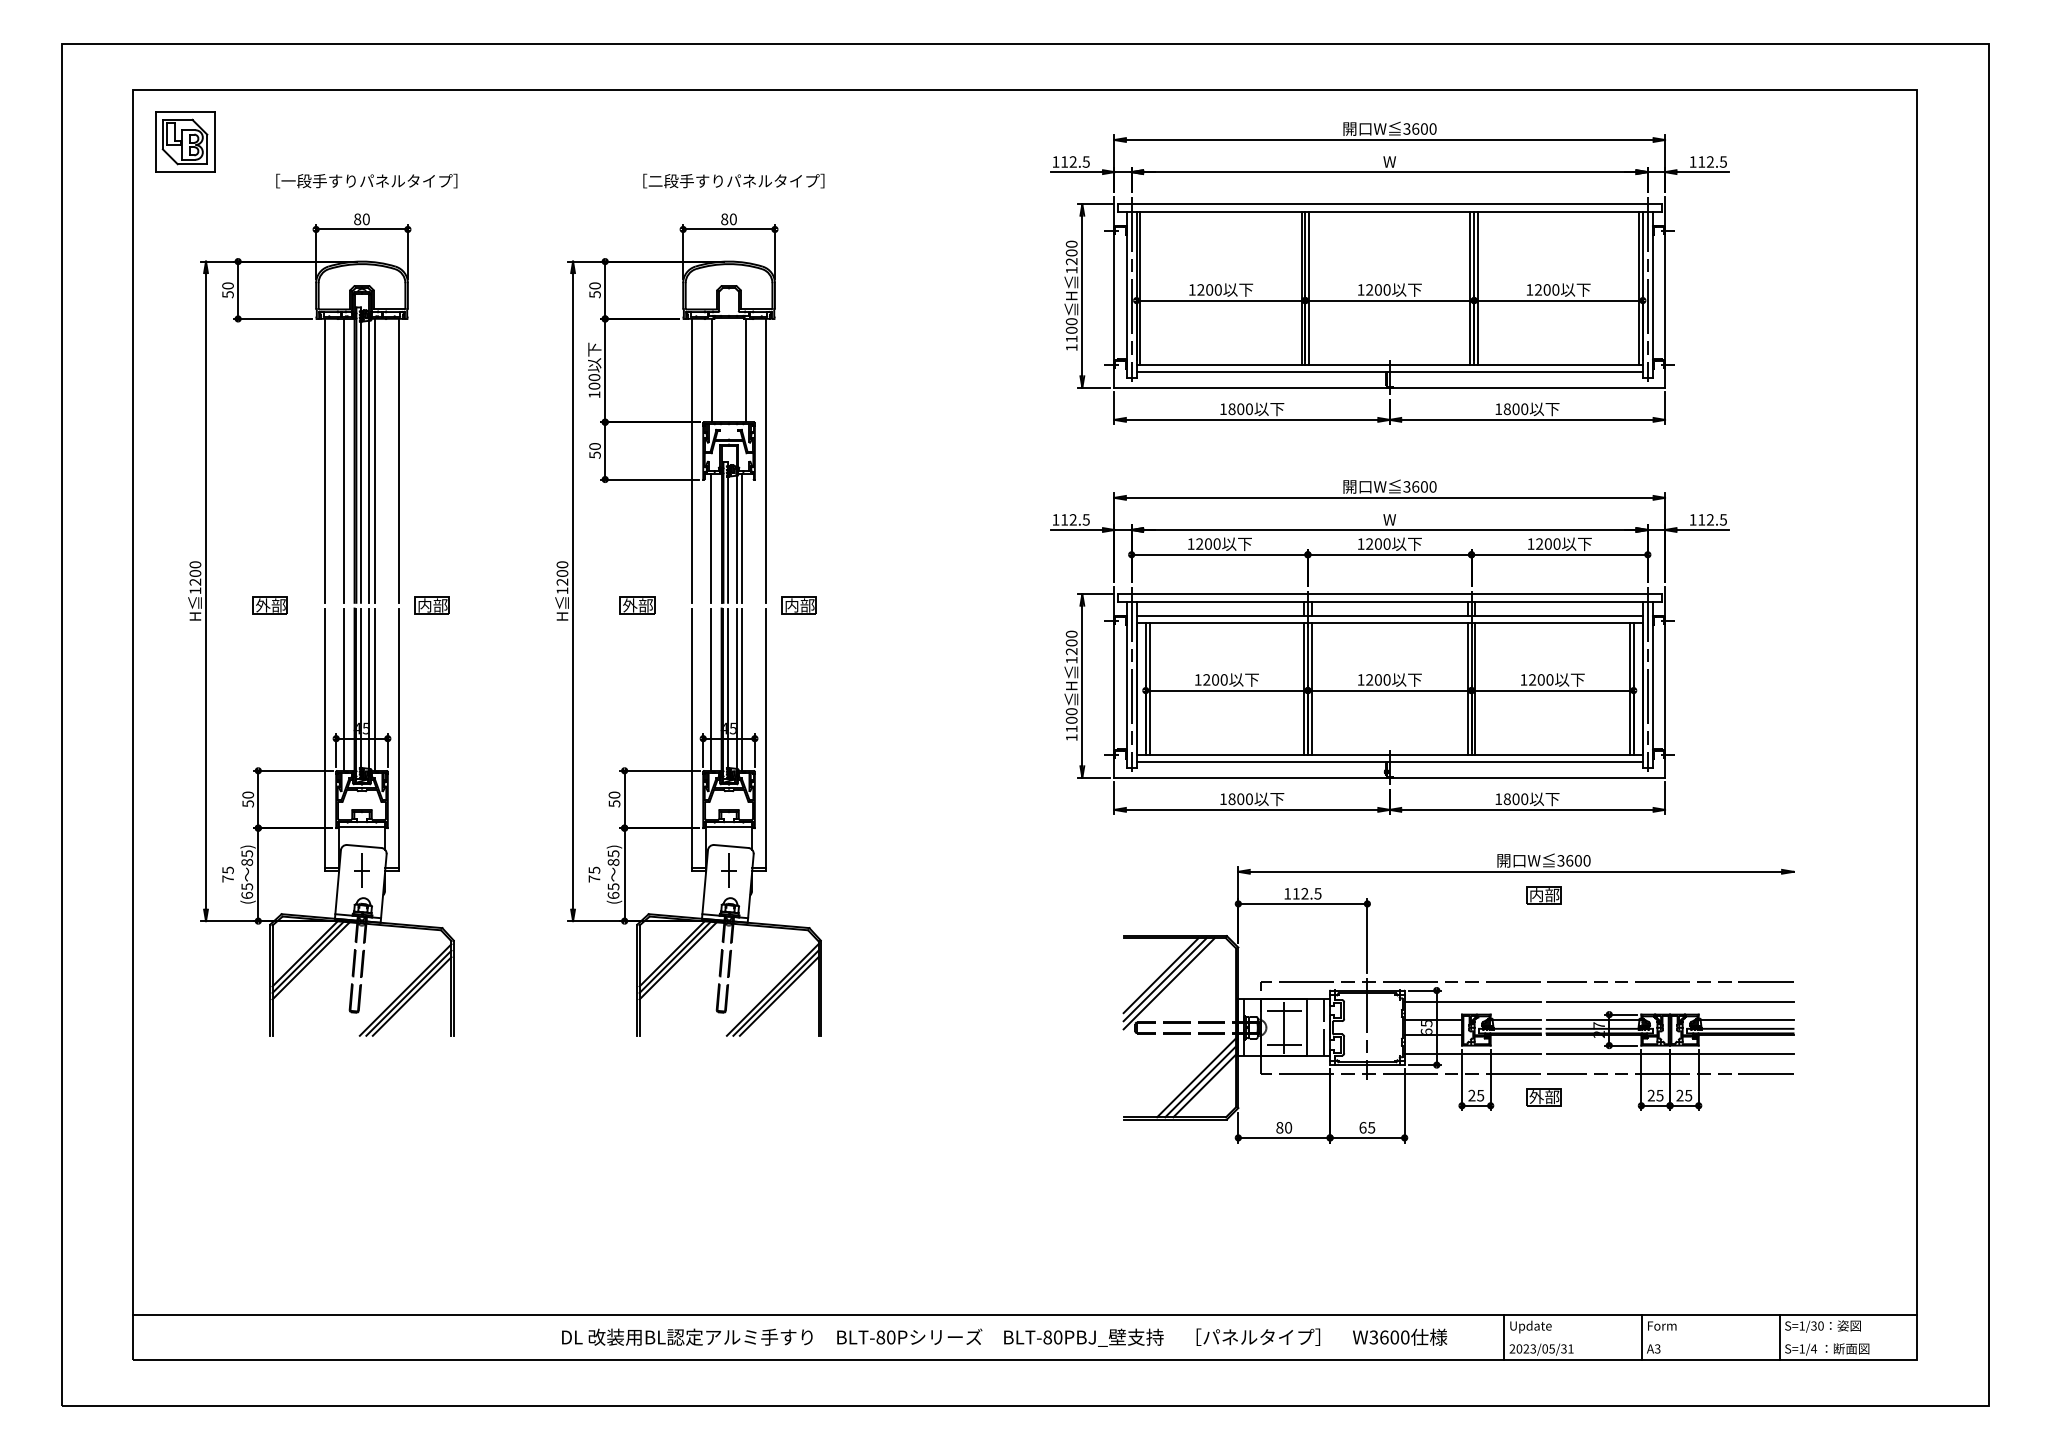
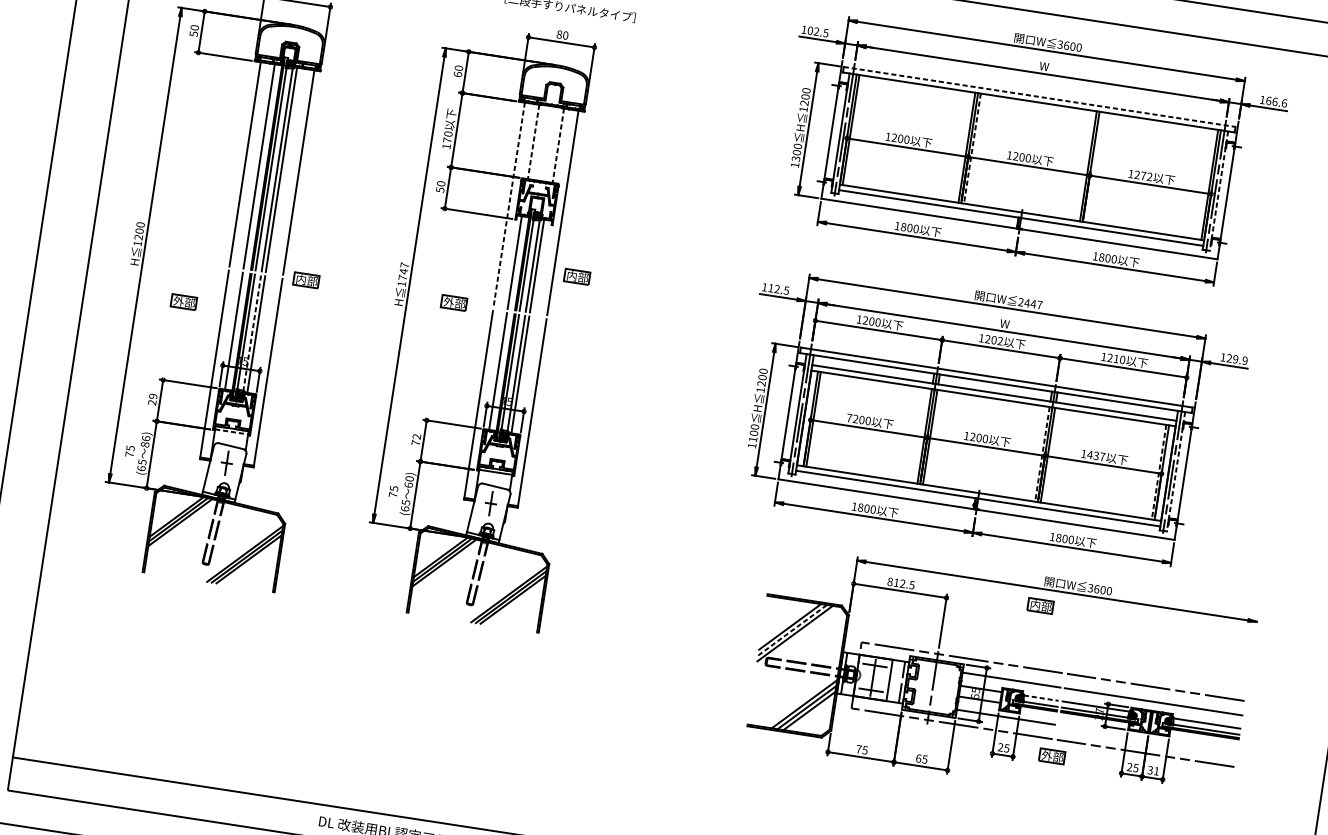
text: (1064, 161) -> (810, 30), 112.5 -> 102.5
text: (1712, 161) -> (1276, 101), 112.5 -> 166.6
line: (1390, 204) -> (1040, 97), solid -> dashed
line: (1477, 287) -> (1093, 166), removed
line: (1309, 288) -> (972, 148), solid -> dashed
text: (1551, 289) -> (1146, 176), 1200 -> 1272
text: (594, 294) -> (457, 74), 50 -> 60
line: (1652, 294) -> (1218, 190), solid -> dashed
text: (1071, 338) -> (795, 158), 1100 -> 1300
line: (711, 370) -> (533, 141), solid -> dashed
line: (746, 370) -> (558, 145), solid -> dashed
text: (594, 385) -> (447, 139), 100 -> 170
line: (691, 461) -> (508, 205), solid -> dashed
text: (1419, 486) -> (1030, 303), 3600 -> 2447
text: (1712, 519) -> (1237, 359), 112.5 -> 129.9
text: (1386, 543) -> (1000, 340), 1200 -> 1202
text: (1547, 543) -> (1115, 358), 1200 -> 1210
text: (562, 573) -> (403, 271), 1200 -> 1747
part: (269, 605) -> (183, 301), moved
part: (798, 605) -> (576, 276), moved
text: (1197, 679) -> (849, 417), 1200 -> 7200
text: (1540, 679) -> (1095, 455), 1200 -> 1437
line: (1652, 684) -> (1175, 471), solid -> dashed
line: (369, 689) -> (252, 333), solid -> dashed
line: (1467, 689) -> (1042, 454), solid -> dashed
line: (1629, 689) -> (1158, 472), solid -> dashed
text: (248, 799) -> (152, 399), 50 -> 29
text: (614, 799) -> (416, 439), 50 -> 72
line: (362, 827) -> (231, 432), solid -> dashed
text: (247, 853) -> (146, 438), 85) -> 86)
text: (613, 857) -> (409, 481), 85) -> 60)
text: (1287, 893) -> (890, 581), 112.5 -> 812.5
part: (1543, 895) -> (1040, 606), moved
line: (1165, 979) -> (792, 630), solid -> dashed
line: (1517, 1020) -> (1041, 698), solid -> dashed
line: (1669, 1053) -> (1147, 738), removed
text: (1684, 1095) -> (1153, 770), 25 -> 31
text: (1284, 1127) -> (862, 749), 80 -> 75

